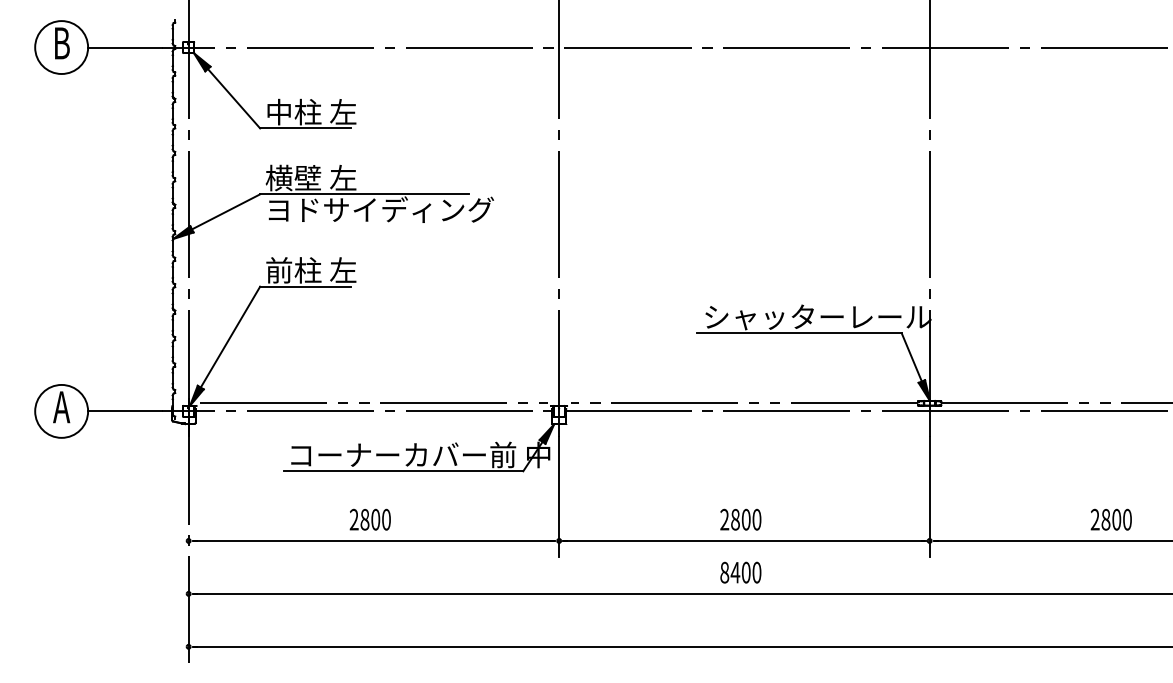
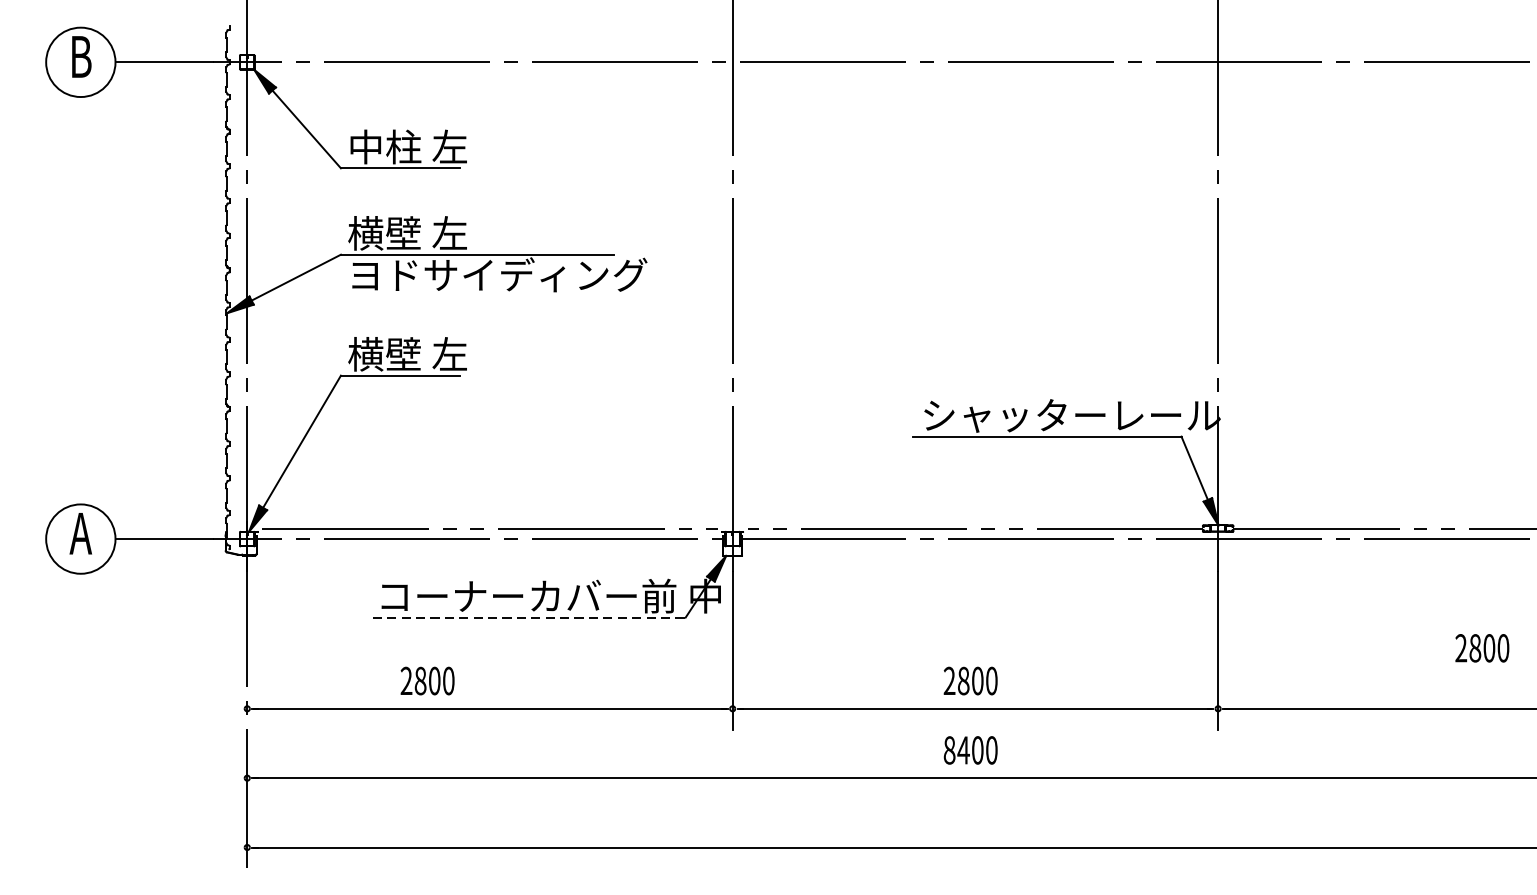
text: (293, 270) -> (384, 354), 前柱 左 -> 横壁 左
line: (404, 471) -> (530, 617), solid -> dashed
text: (369, 519) -> (426, 680), moved
text: (1110, 519) -> (1481, 647), moved

